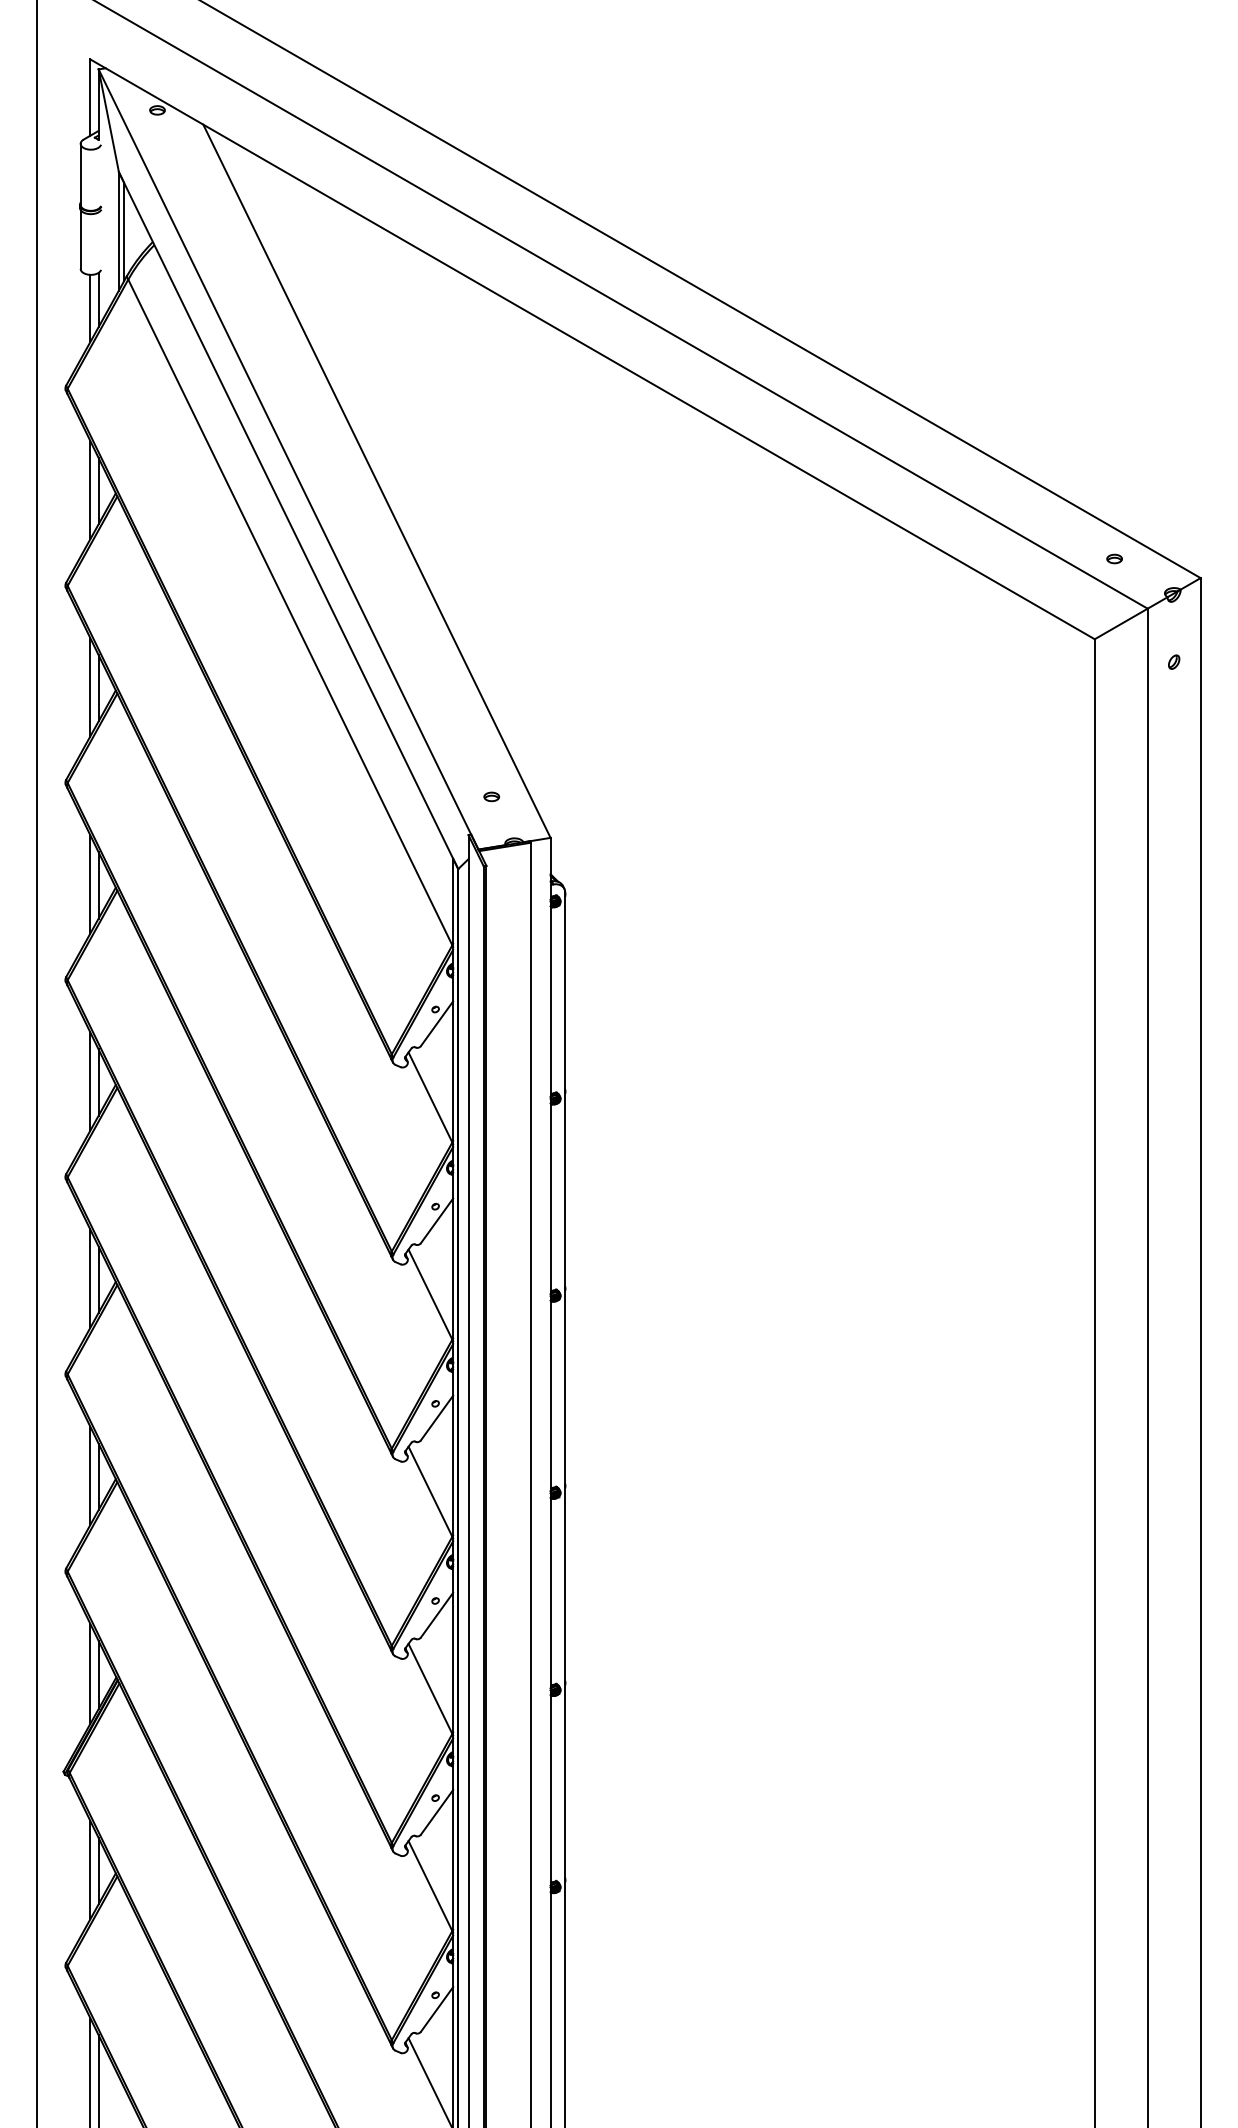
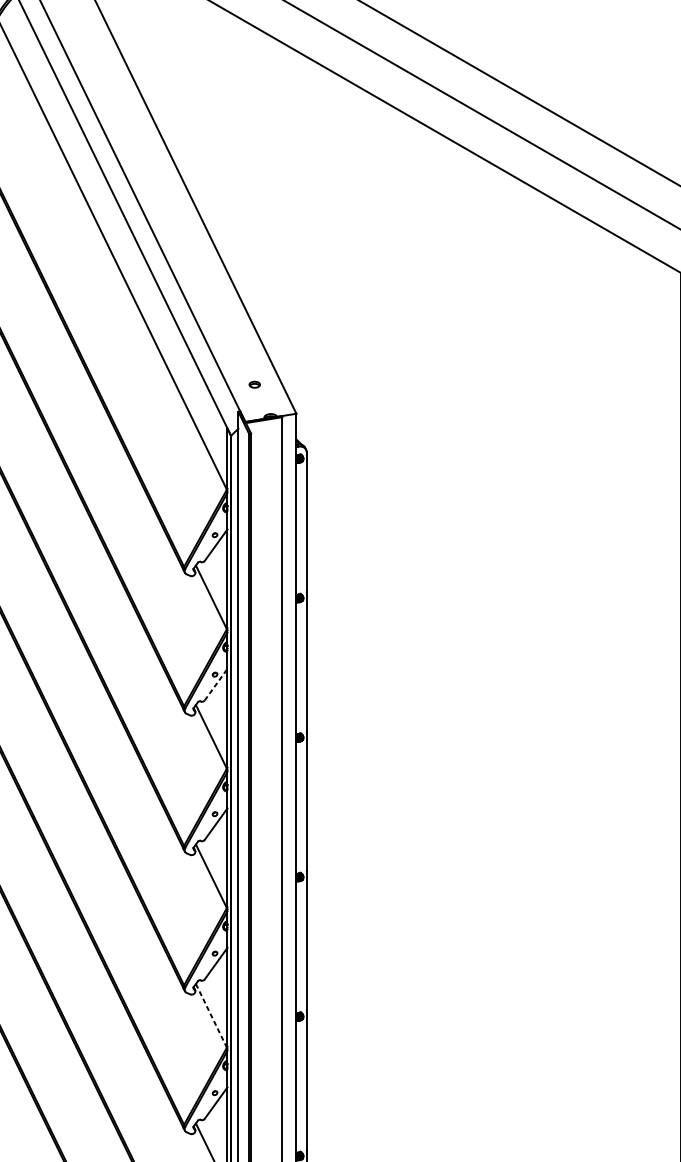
line: (437, 1220) -> (216, 684), solid -> dashed
line: (430, 1689) -> (211, 1016), solid -> dashed

